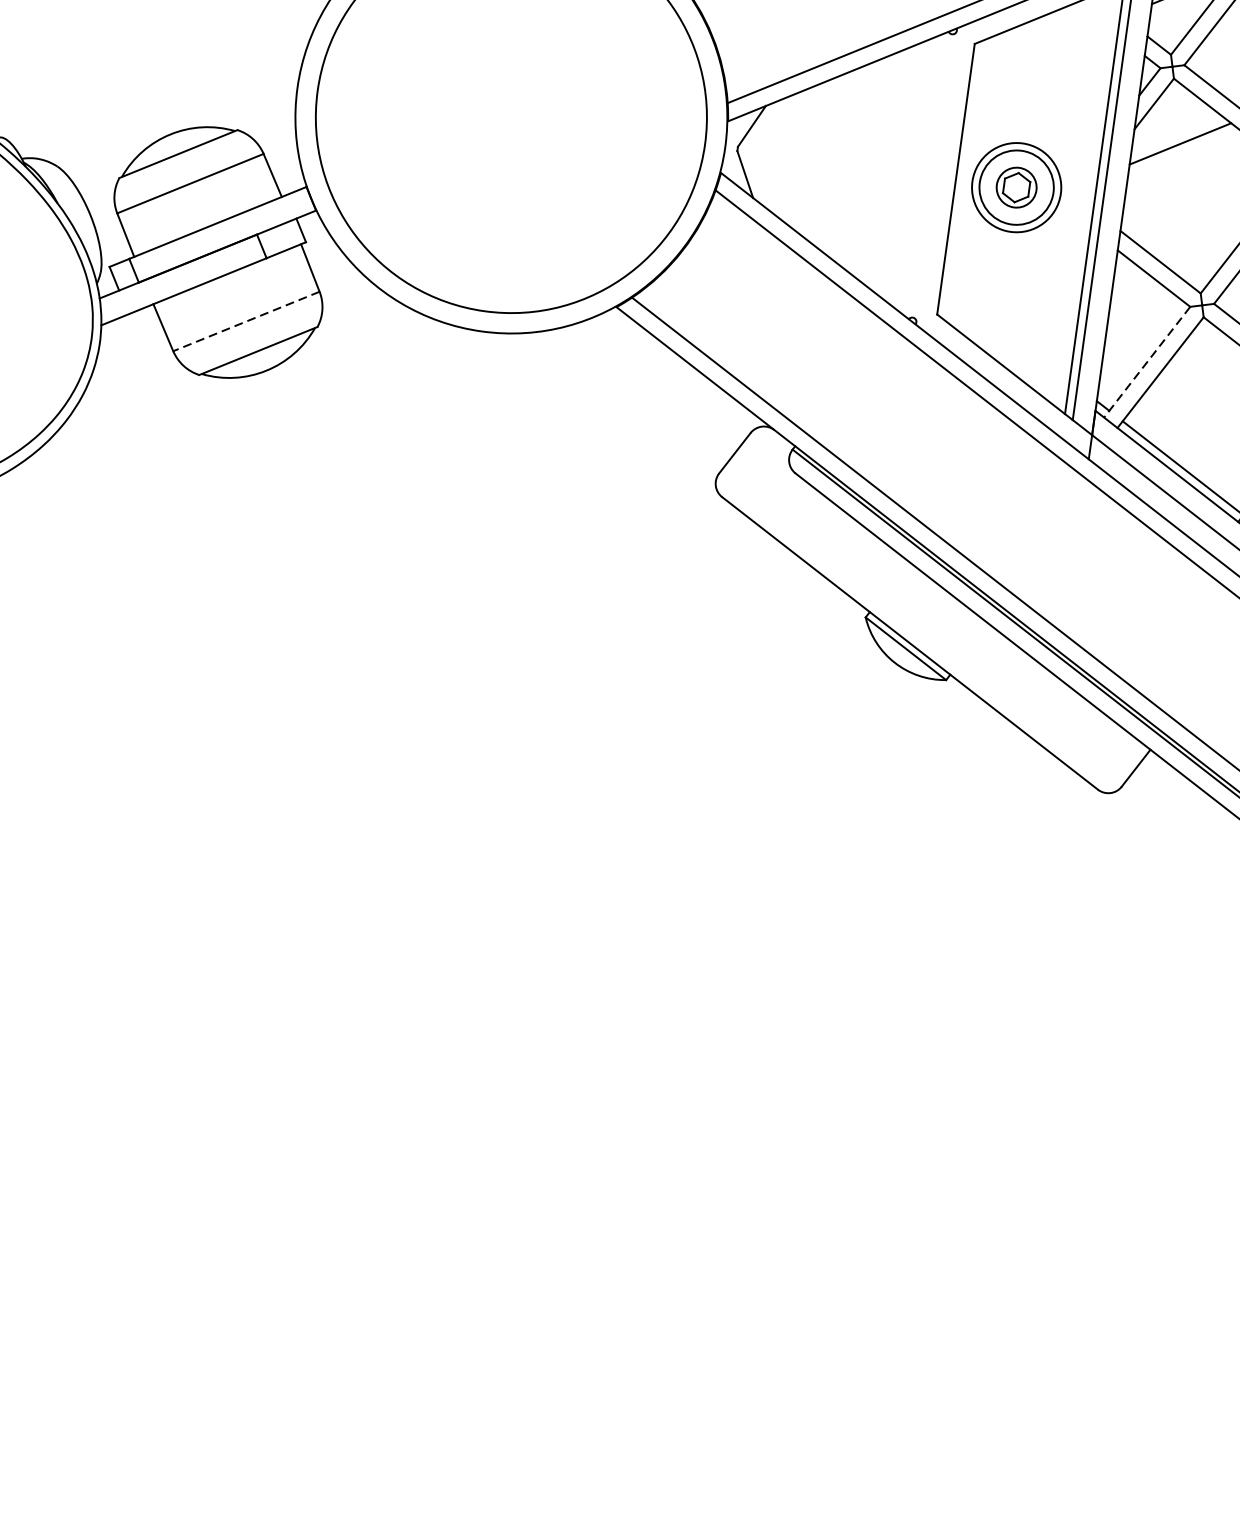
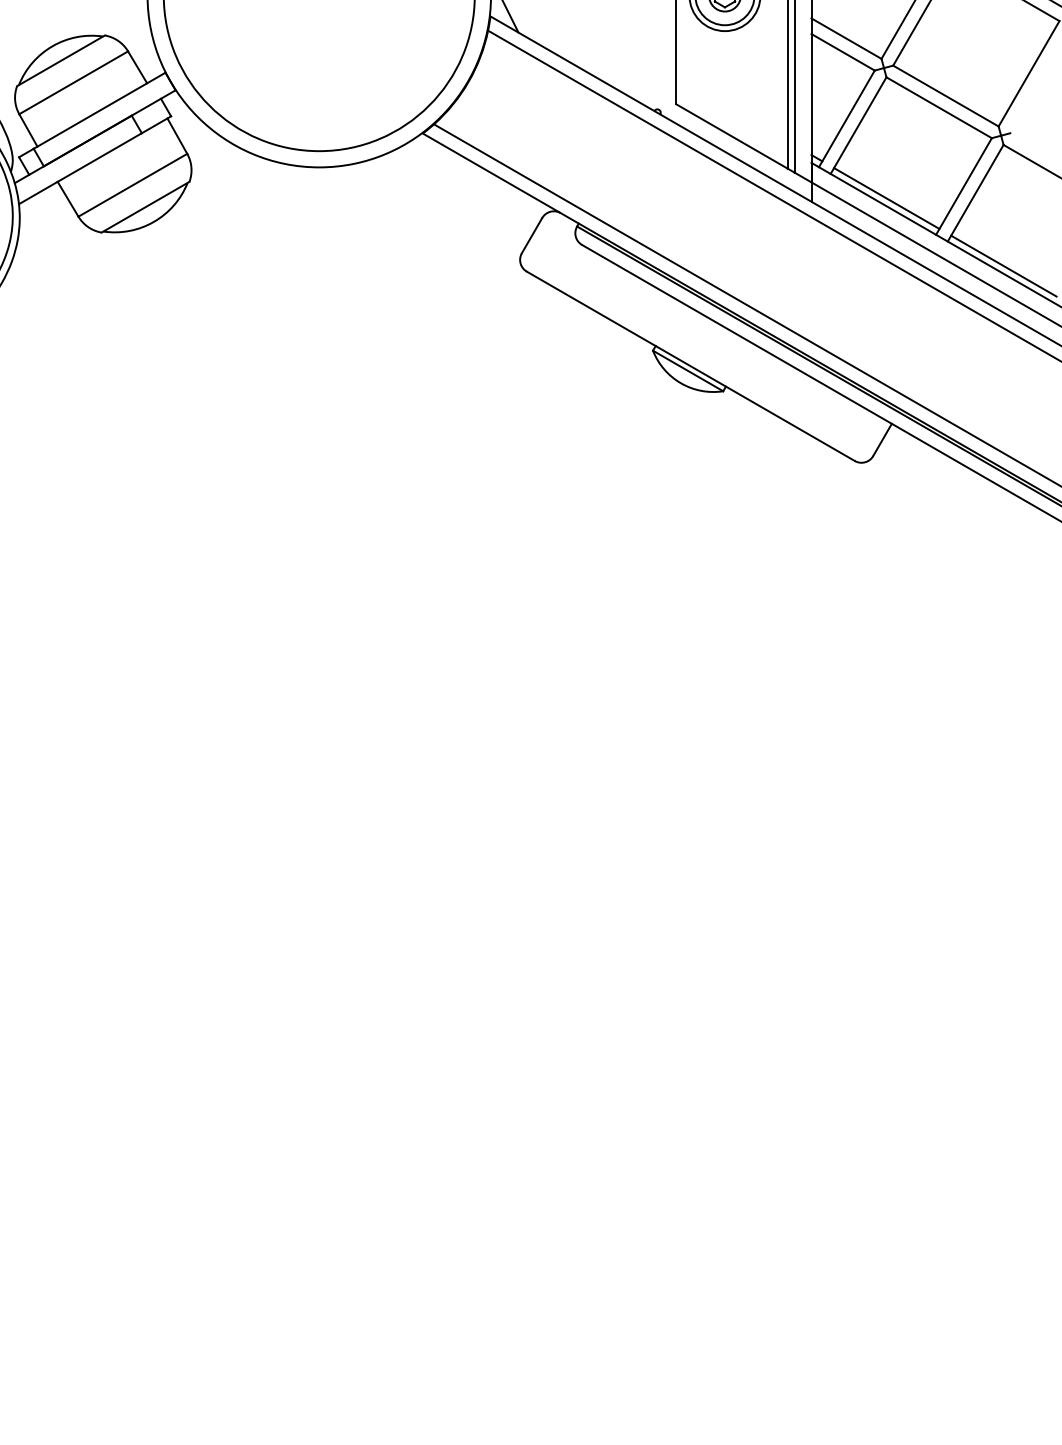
line: (245, 321) -> (132, 185), dashed -> solid
line: (1146, 361) -> (846, 118), dashed -> solid

